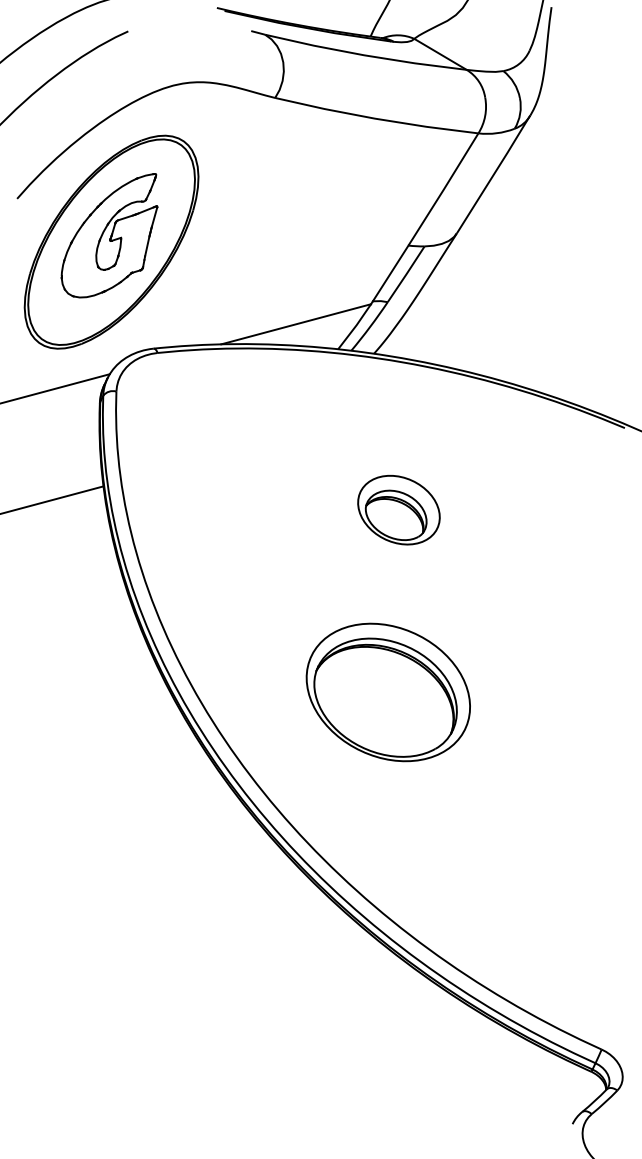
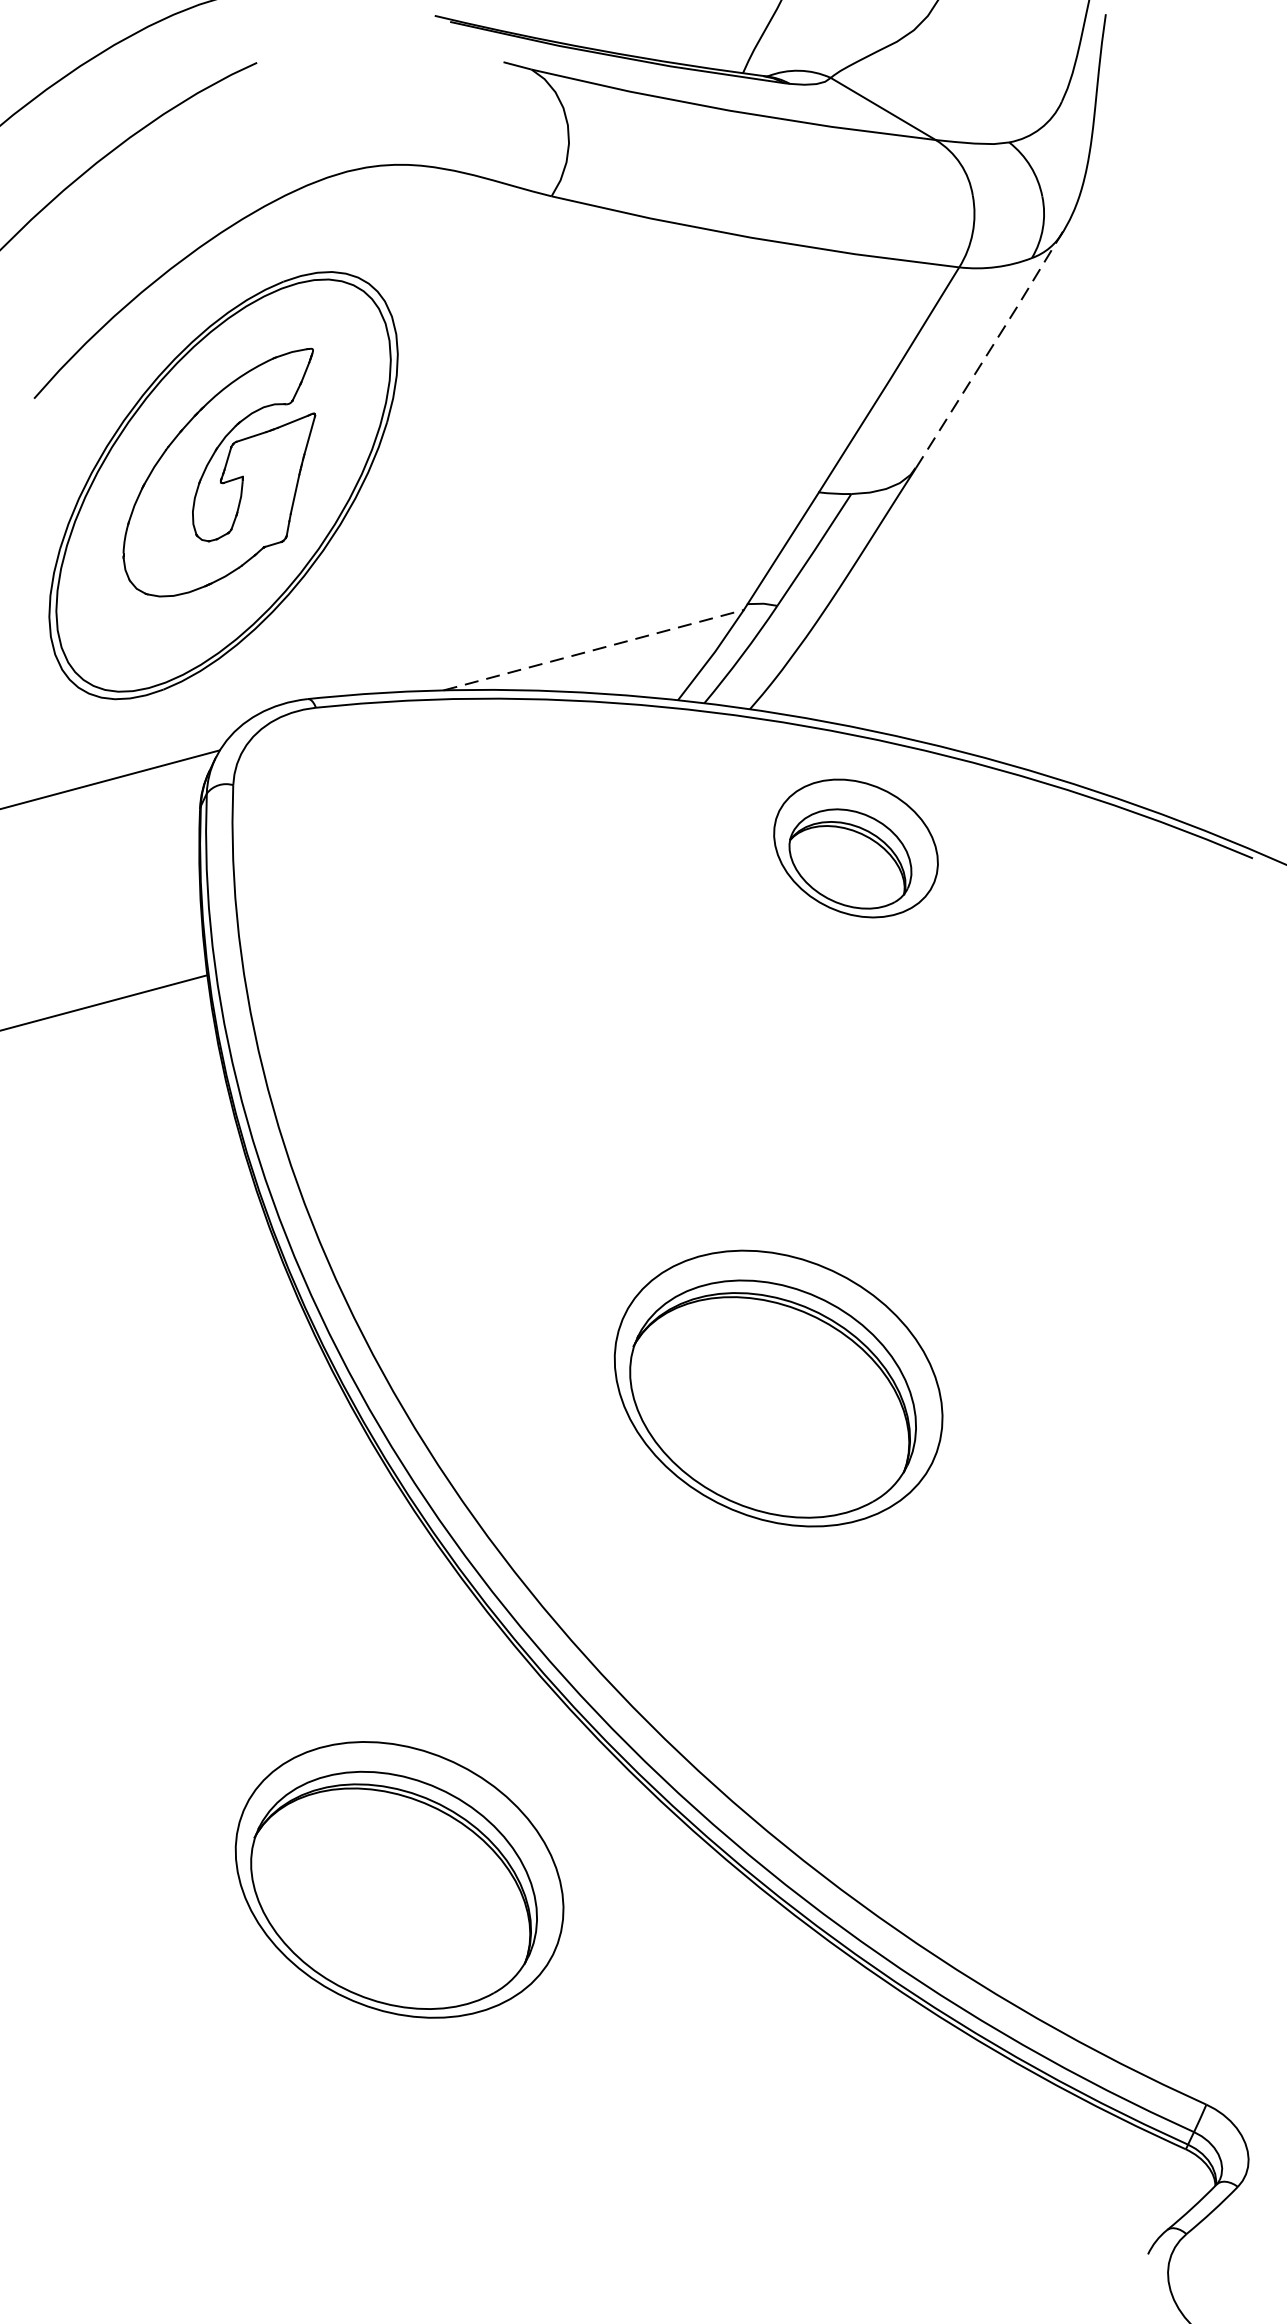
line: (494, 173) -> (991, 347), solid -> dashed
line: (296, 324) -> (594, 650), solid -> dashed
part: (398, 509) -> (855, 847), moved
part: (198, 937) -> (397, 1879), added

